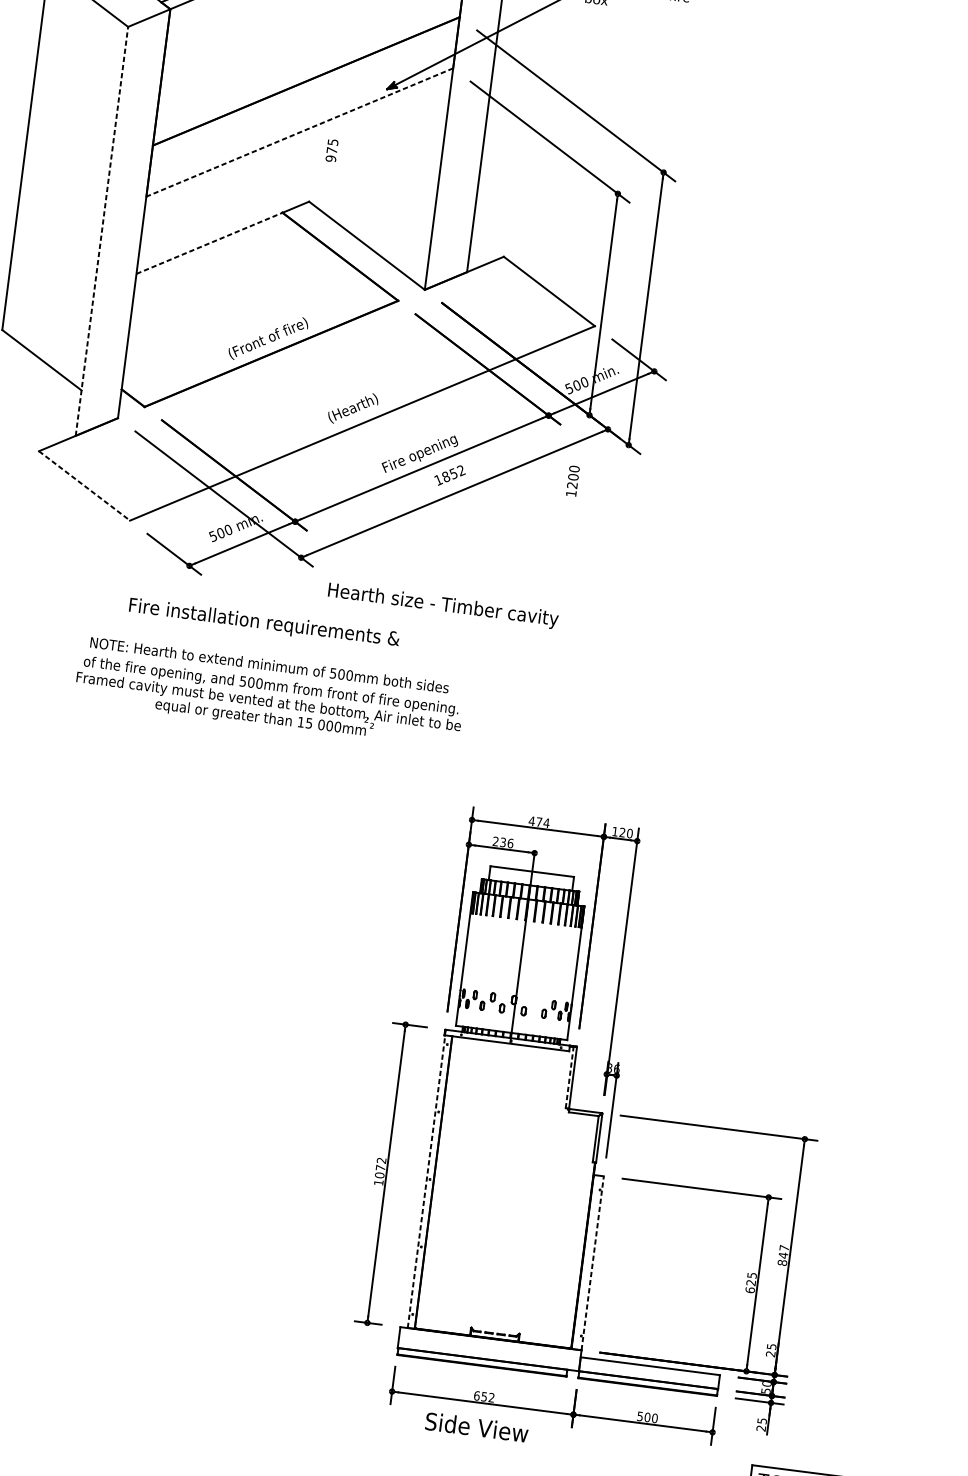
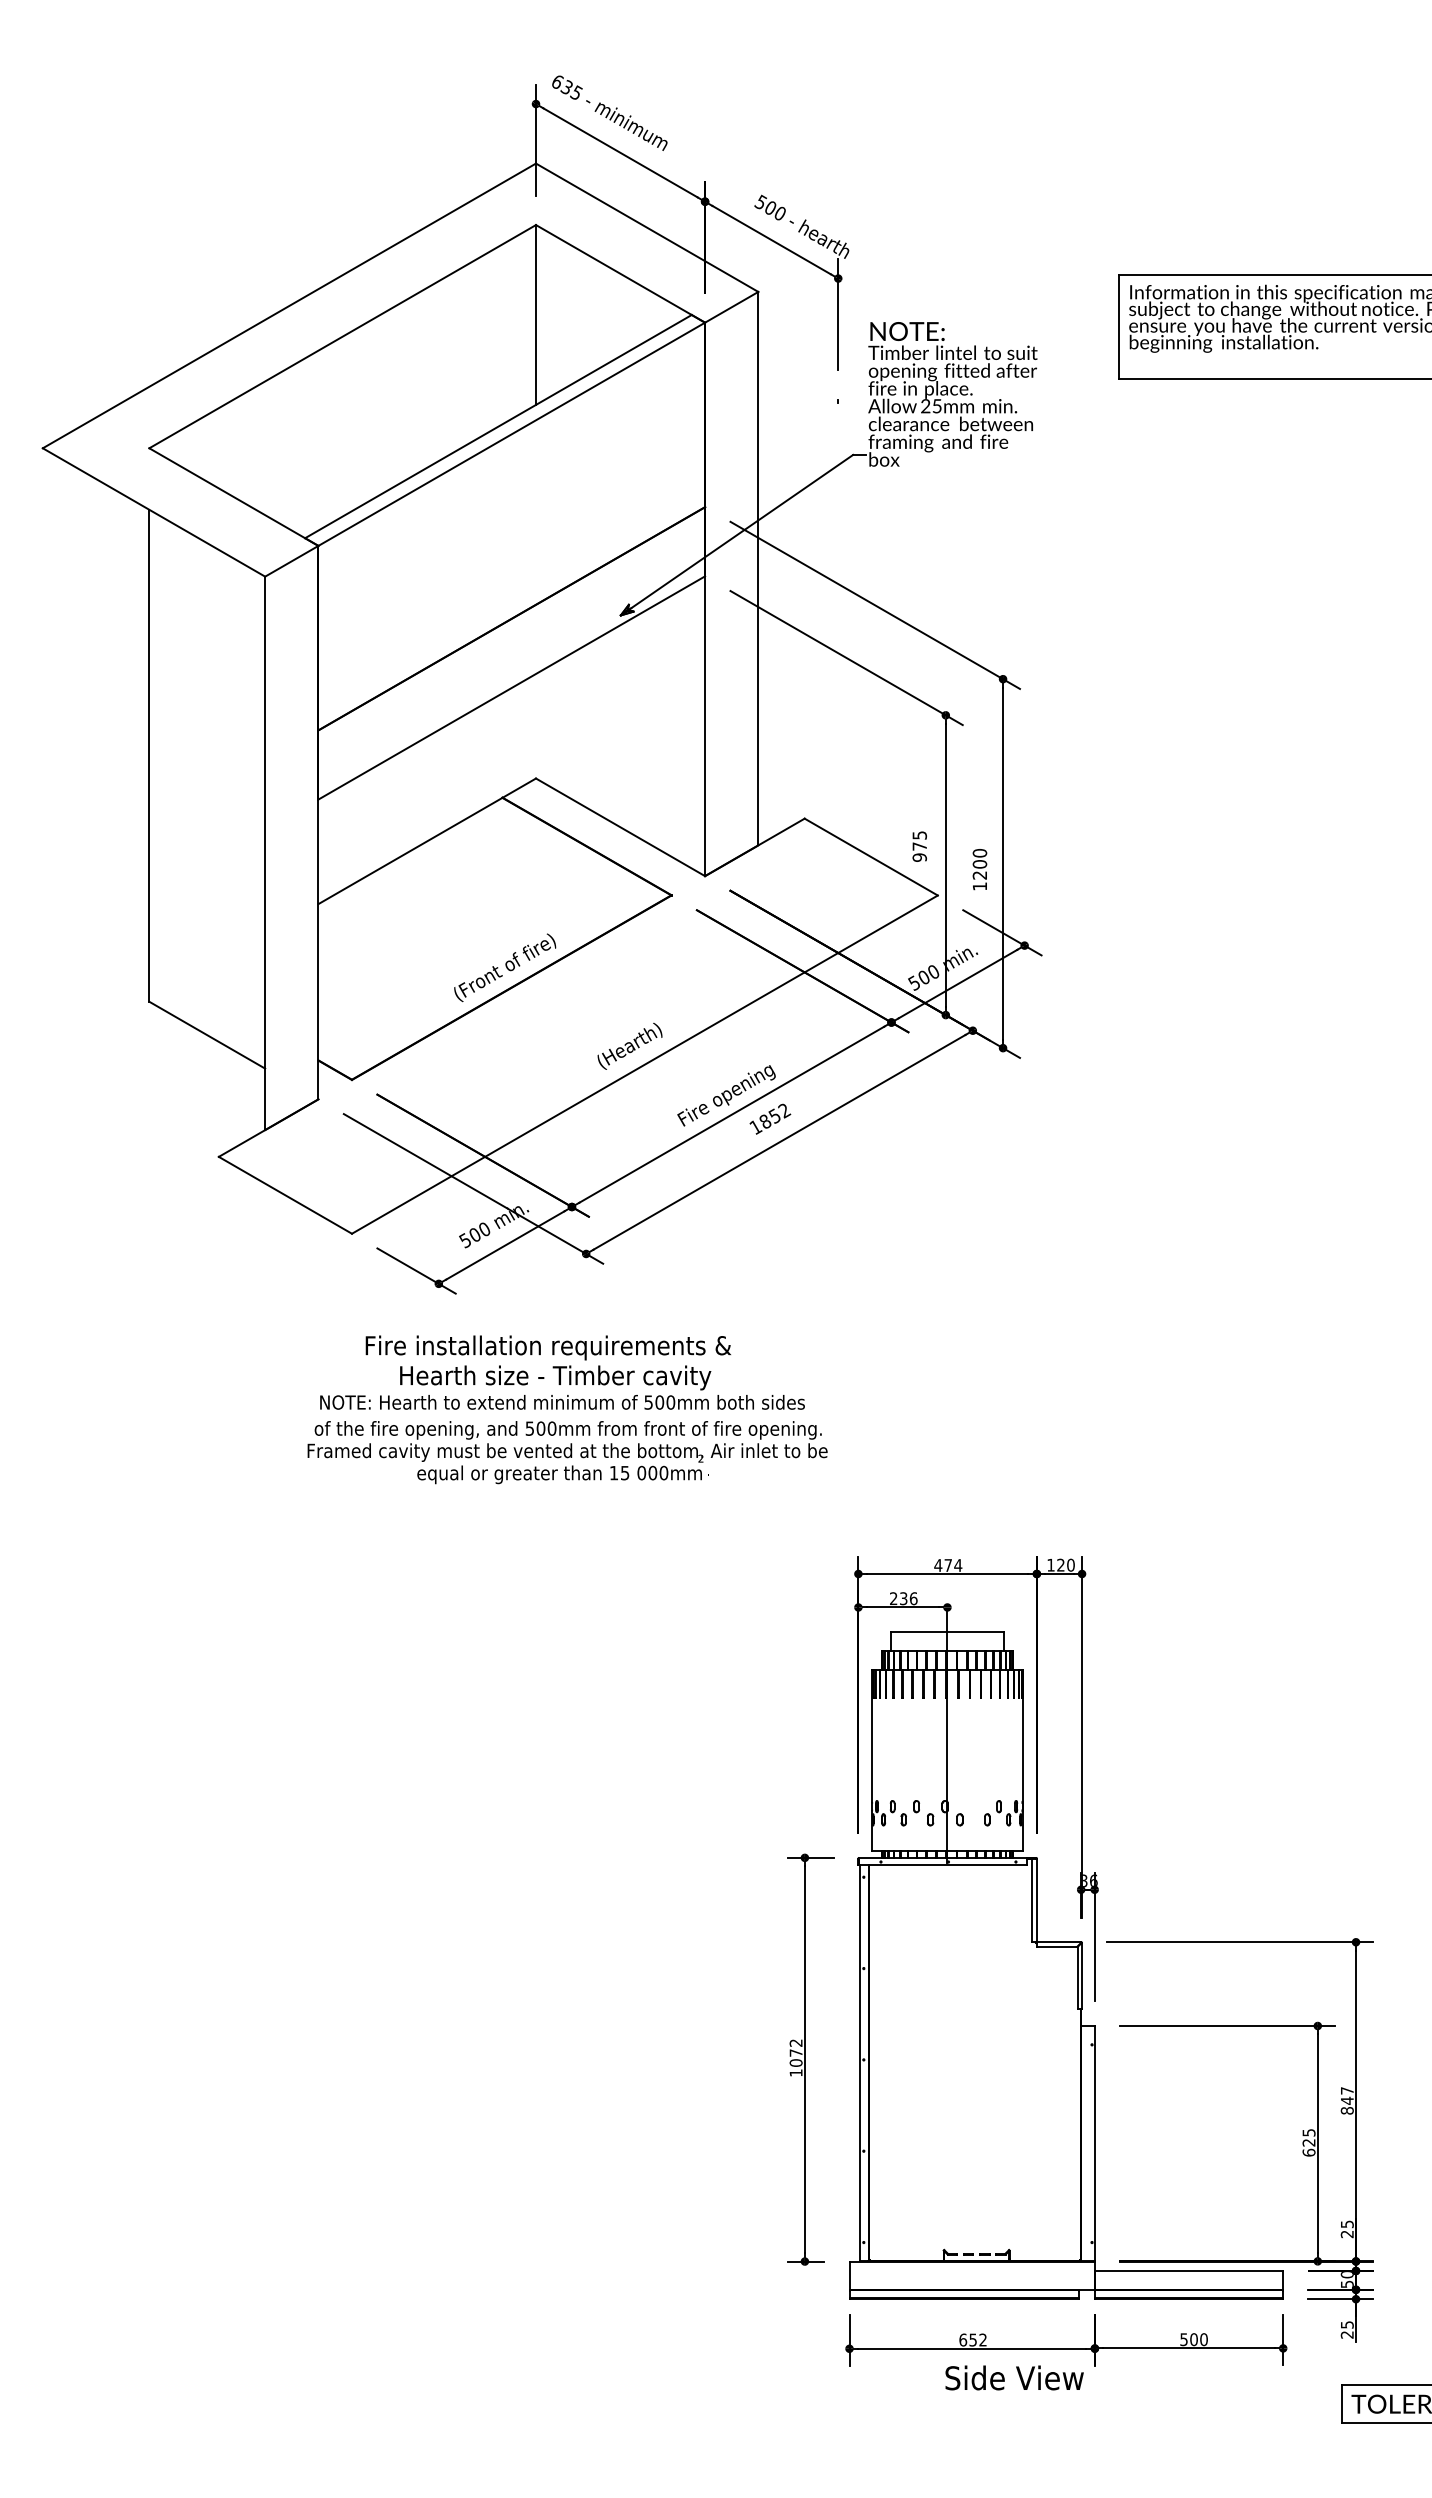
line: (299, 132) -> (511, 688), dashed -> solid
text: (331, 150) -> (919, 846), moved
line: (102, 231) -> (265, 853), dashed -> solid
line: (209, 243) -> (410, 850), dashed -> solid
text: (572, 481) -> (979, 869), moved
line: (84, 486) -> (285, 1195), dashed -> solid
text: (443, 605) -> (555, 1377), moved
text: (371, 727) -> (708, 1468), ² -> .
line: (569, 1077) -> (1032, 1900), dashed -> solid
line: (426, 1181) -> (859, 2063), dashed -> solid
line: (592, 1263) -> (1094, 2143), dashed -> solid
text: (476, 1427) -> (1014, 2377), moved

